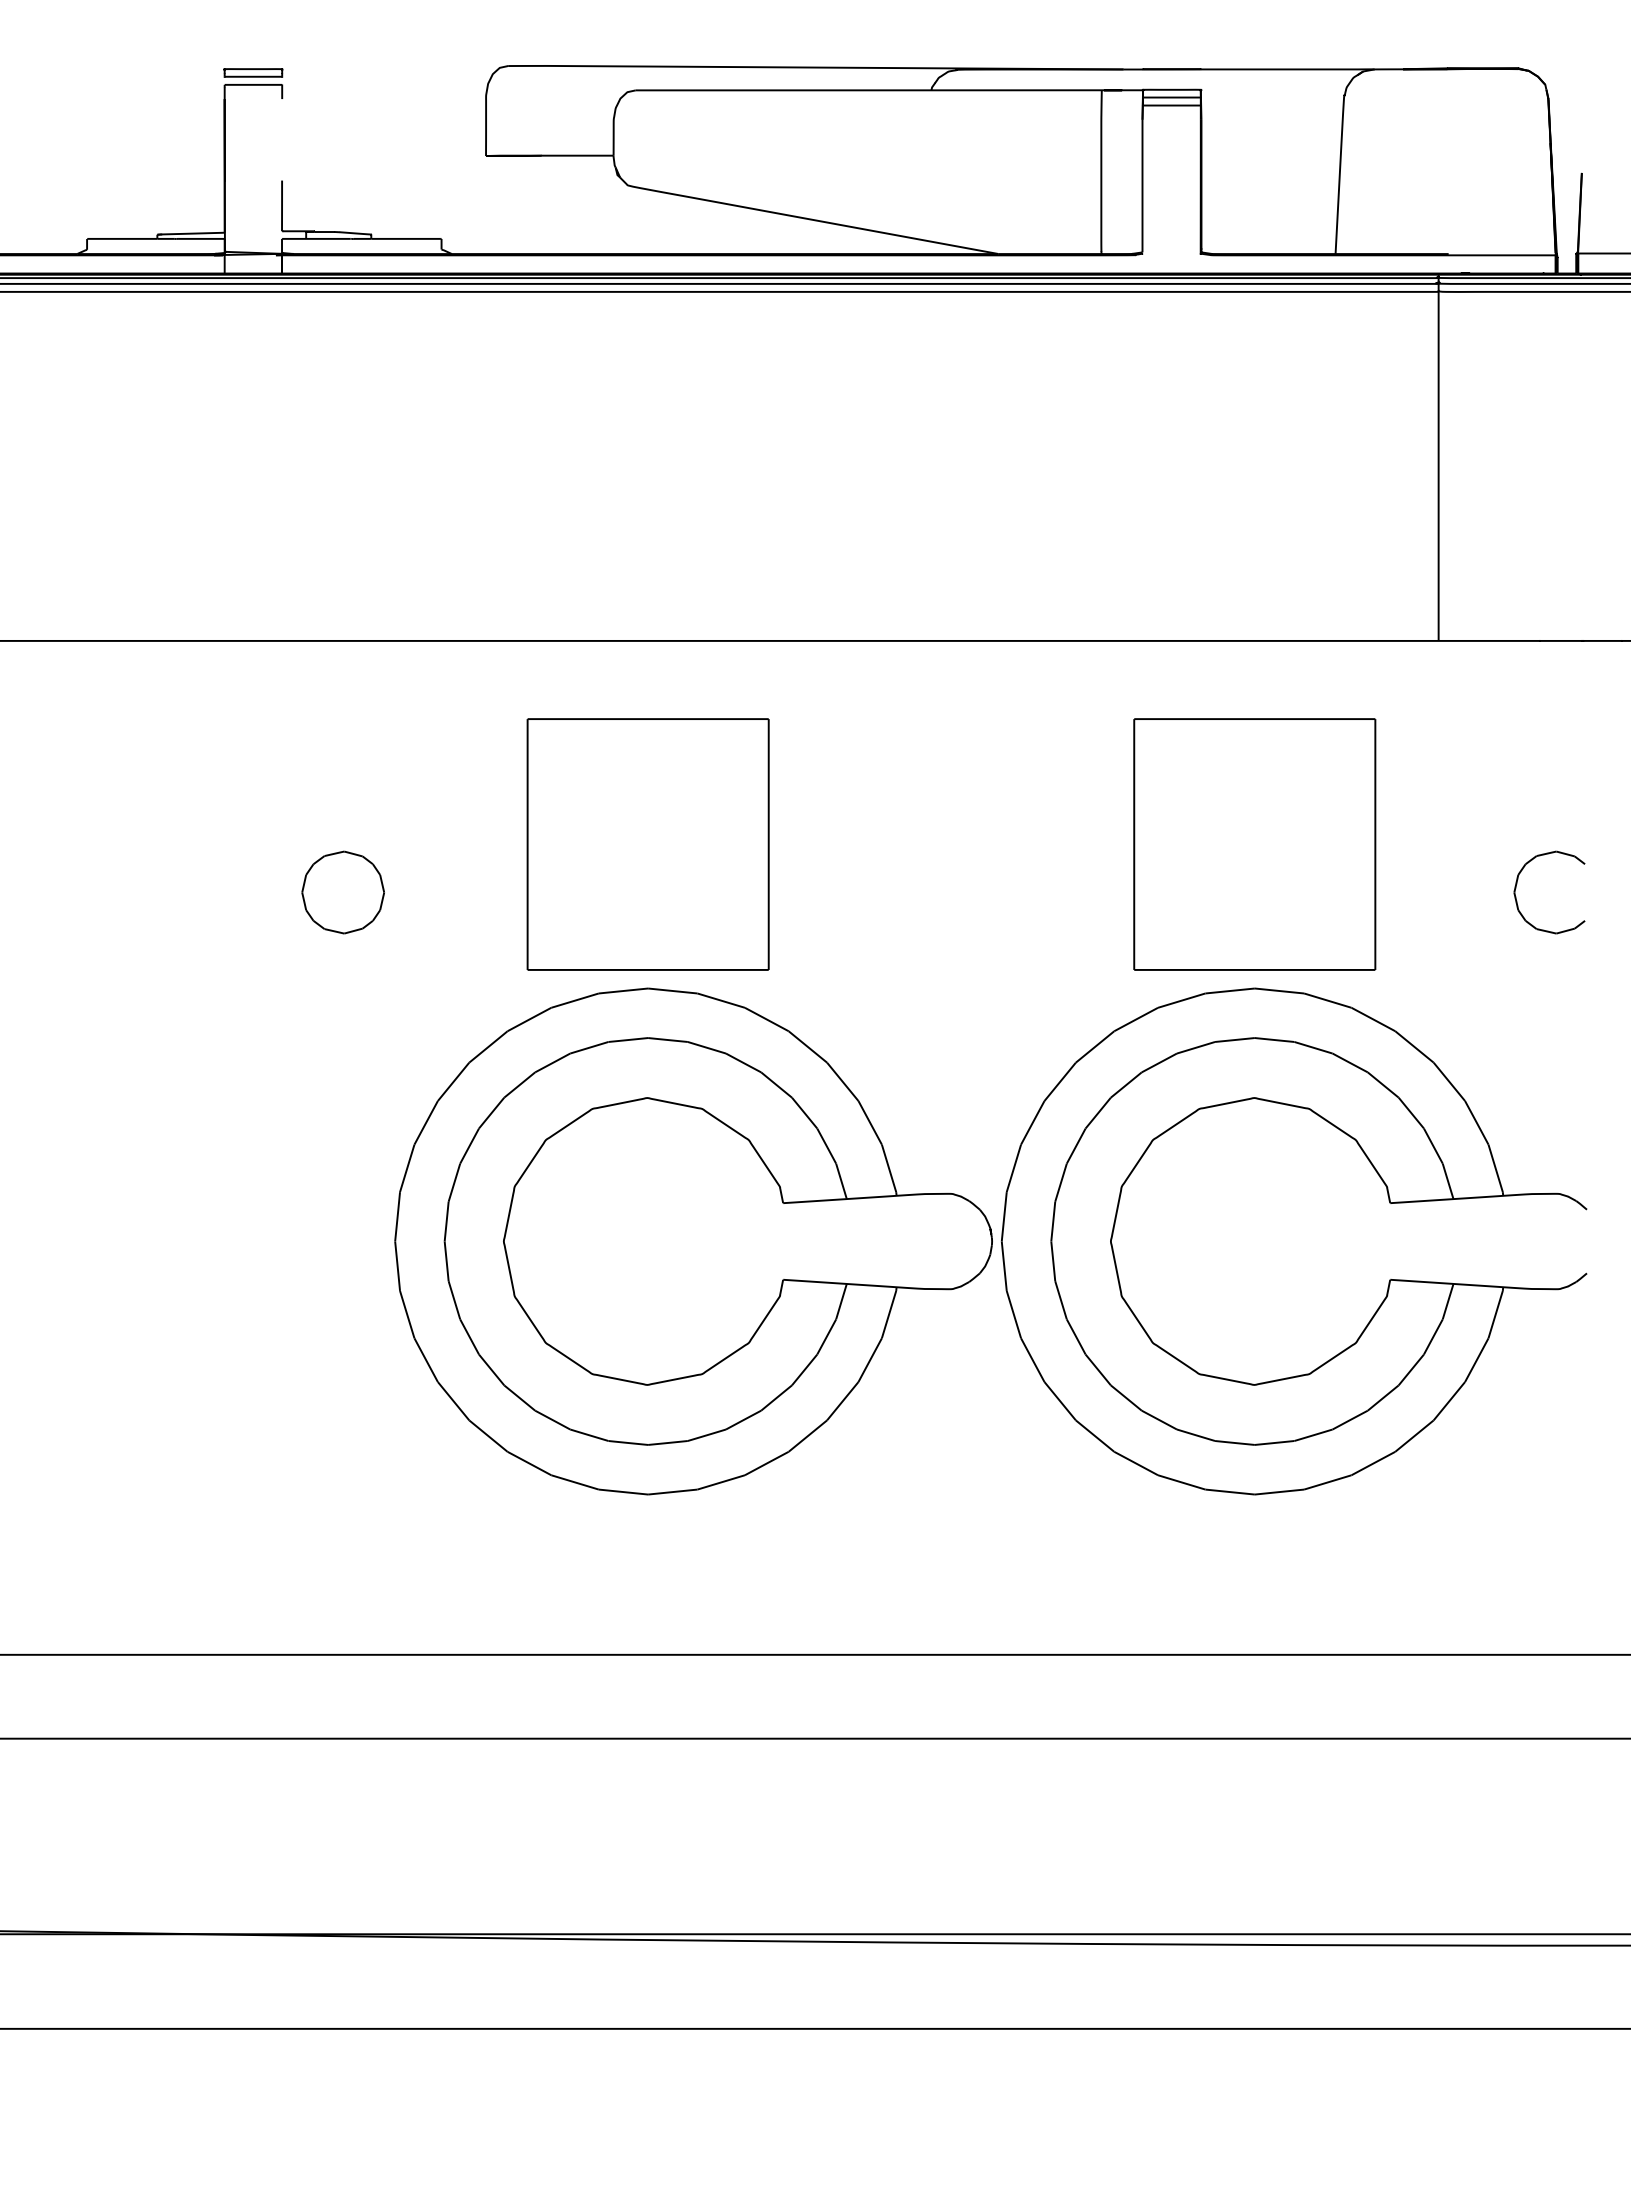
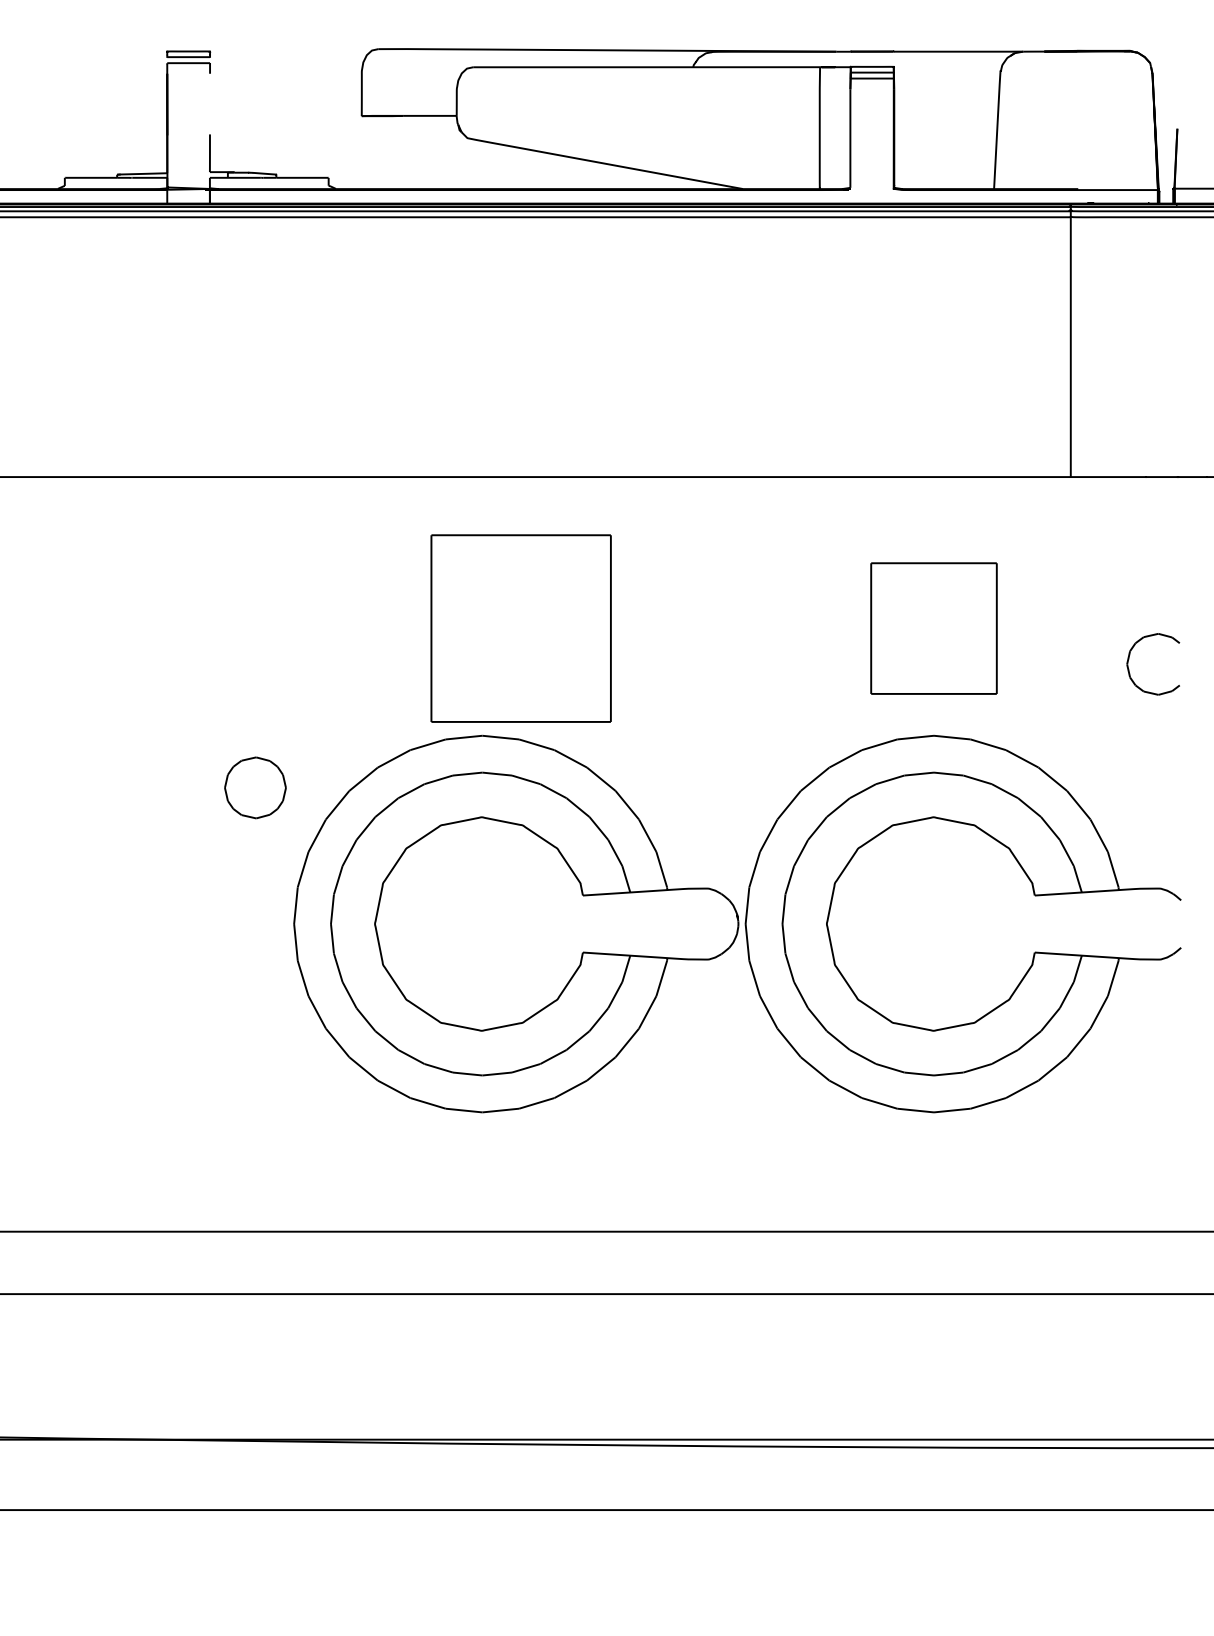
part: (647, 844) -> (520, 628), moved
part: (1254, 844) -> (933, 628), size x0.7
part: (342, 892) -> (254, 787), moved

